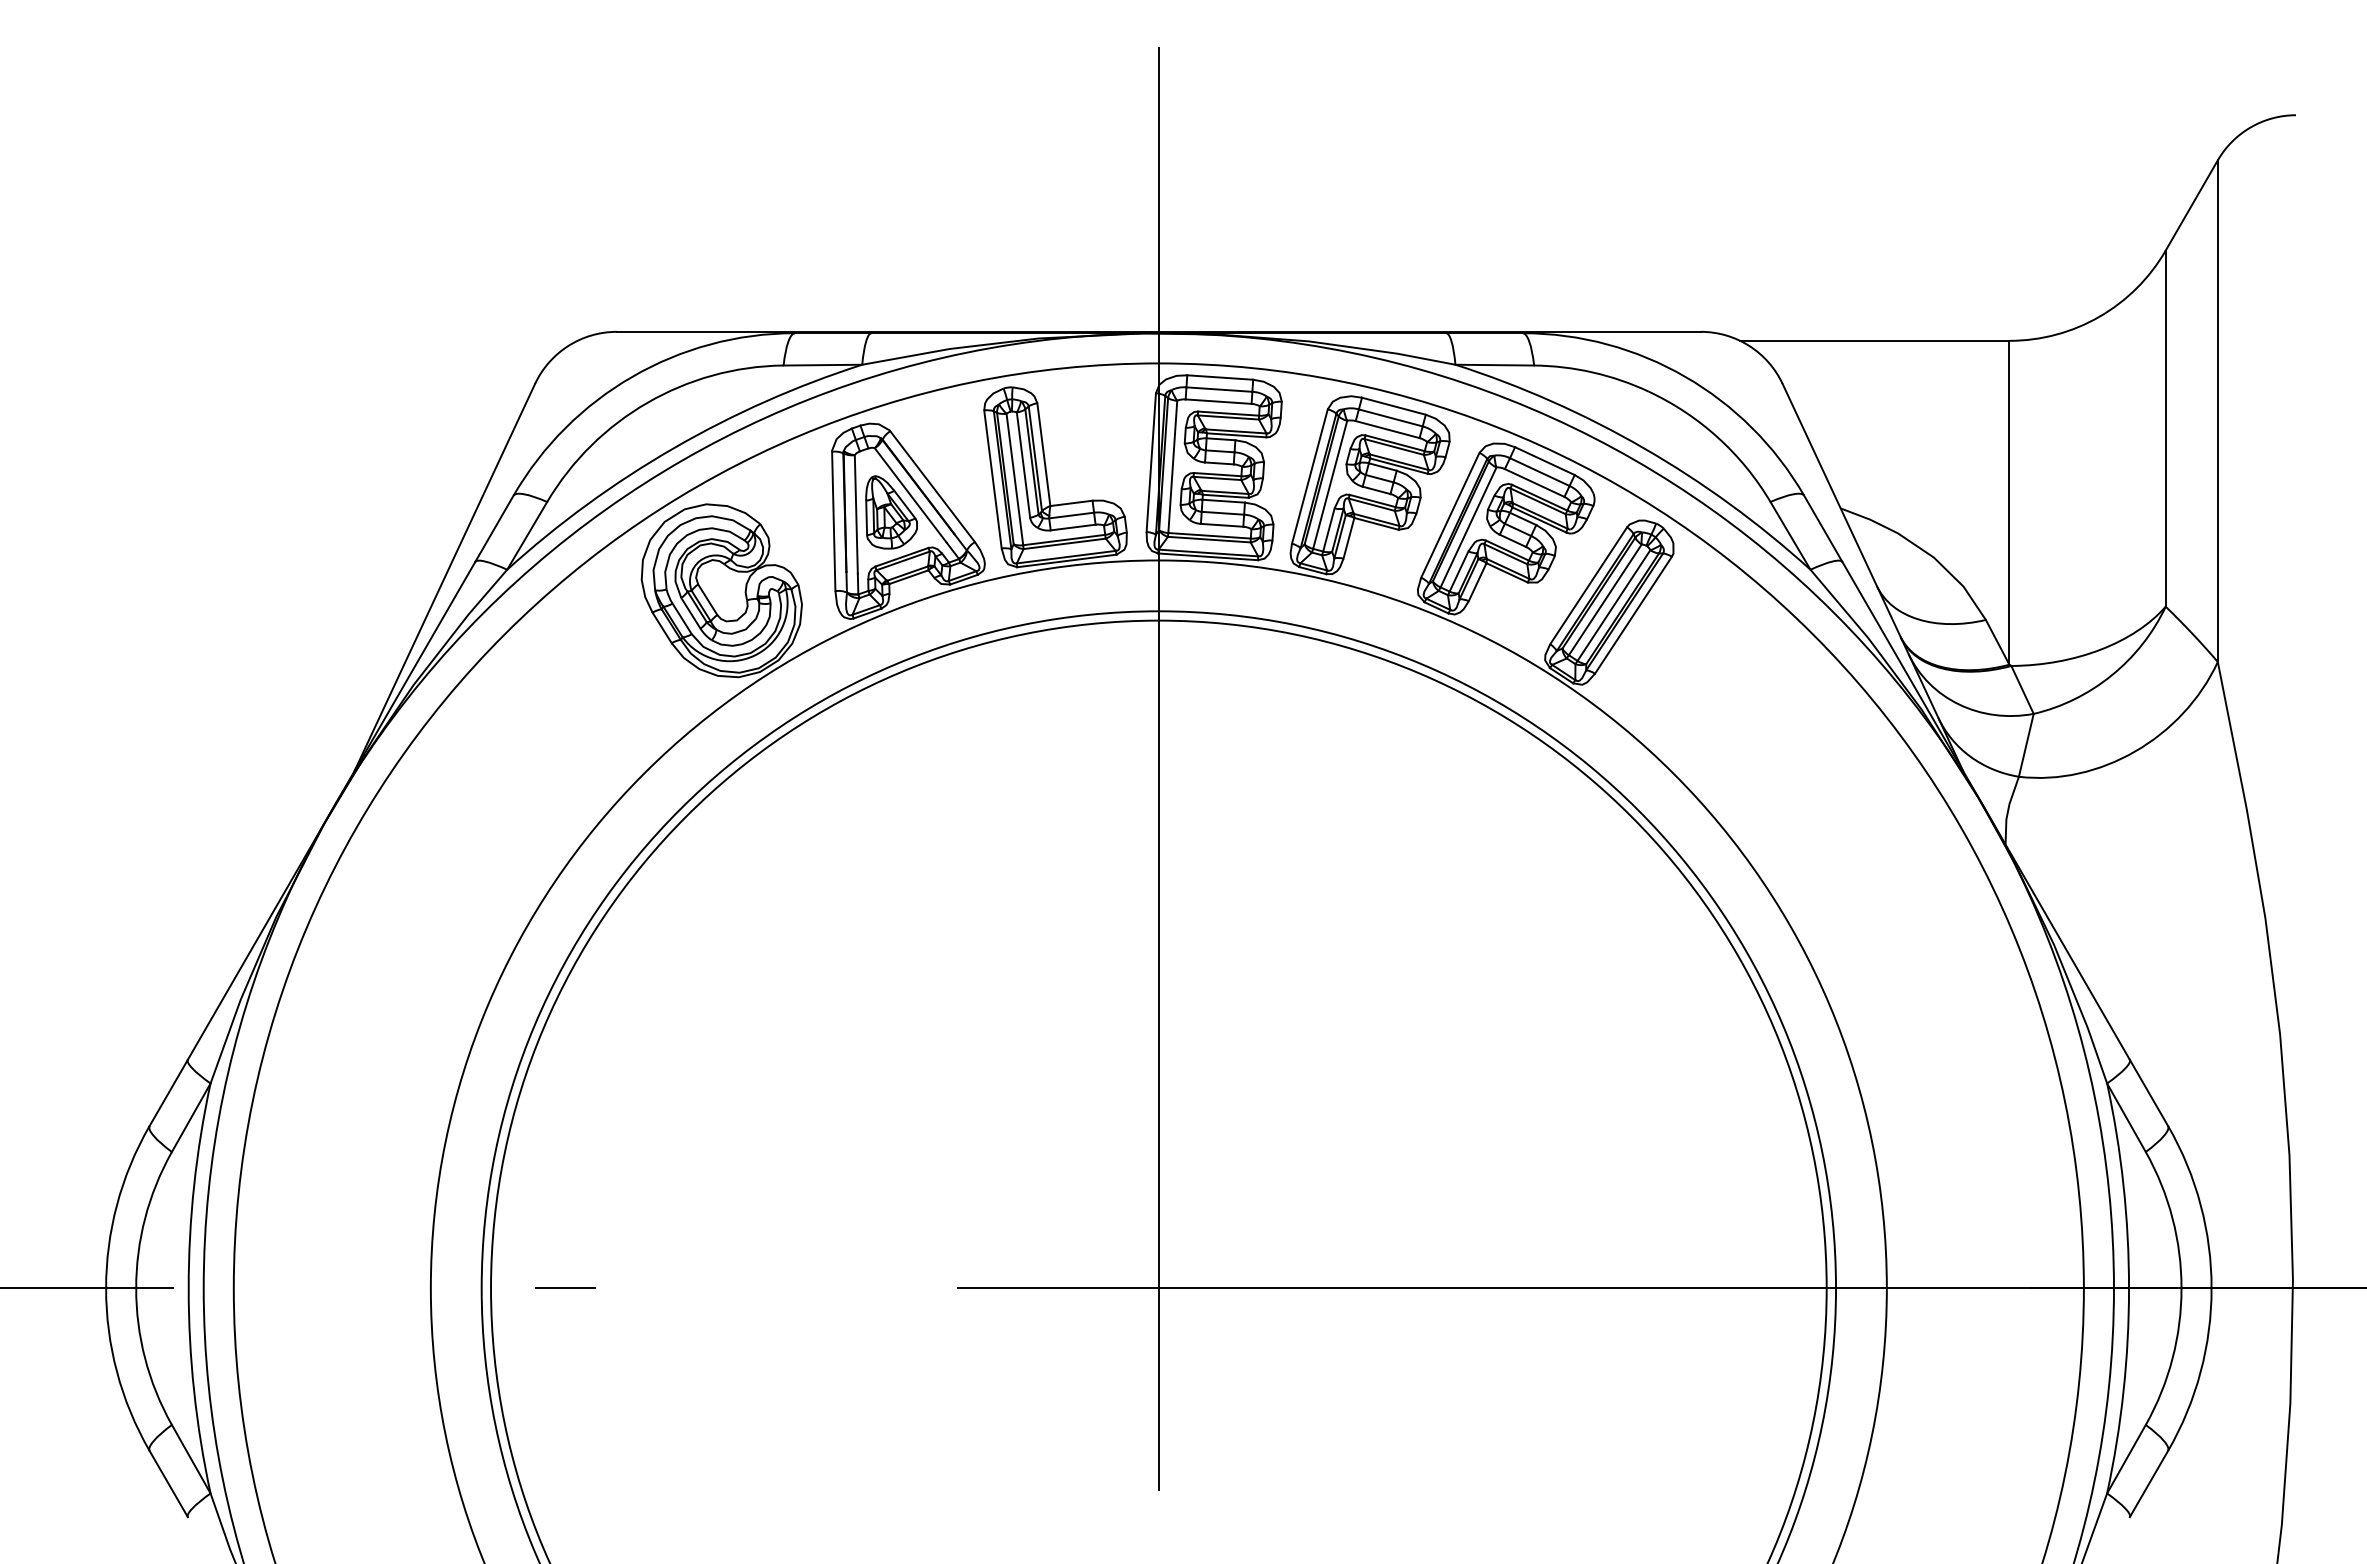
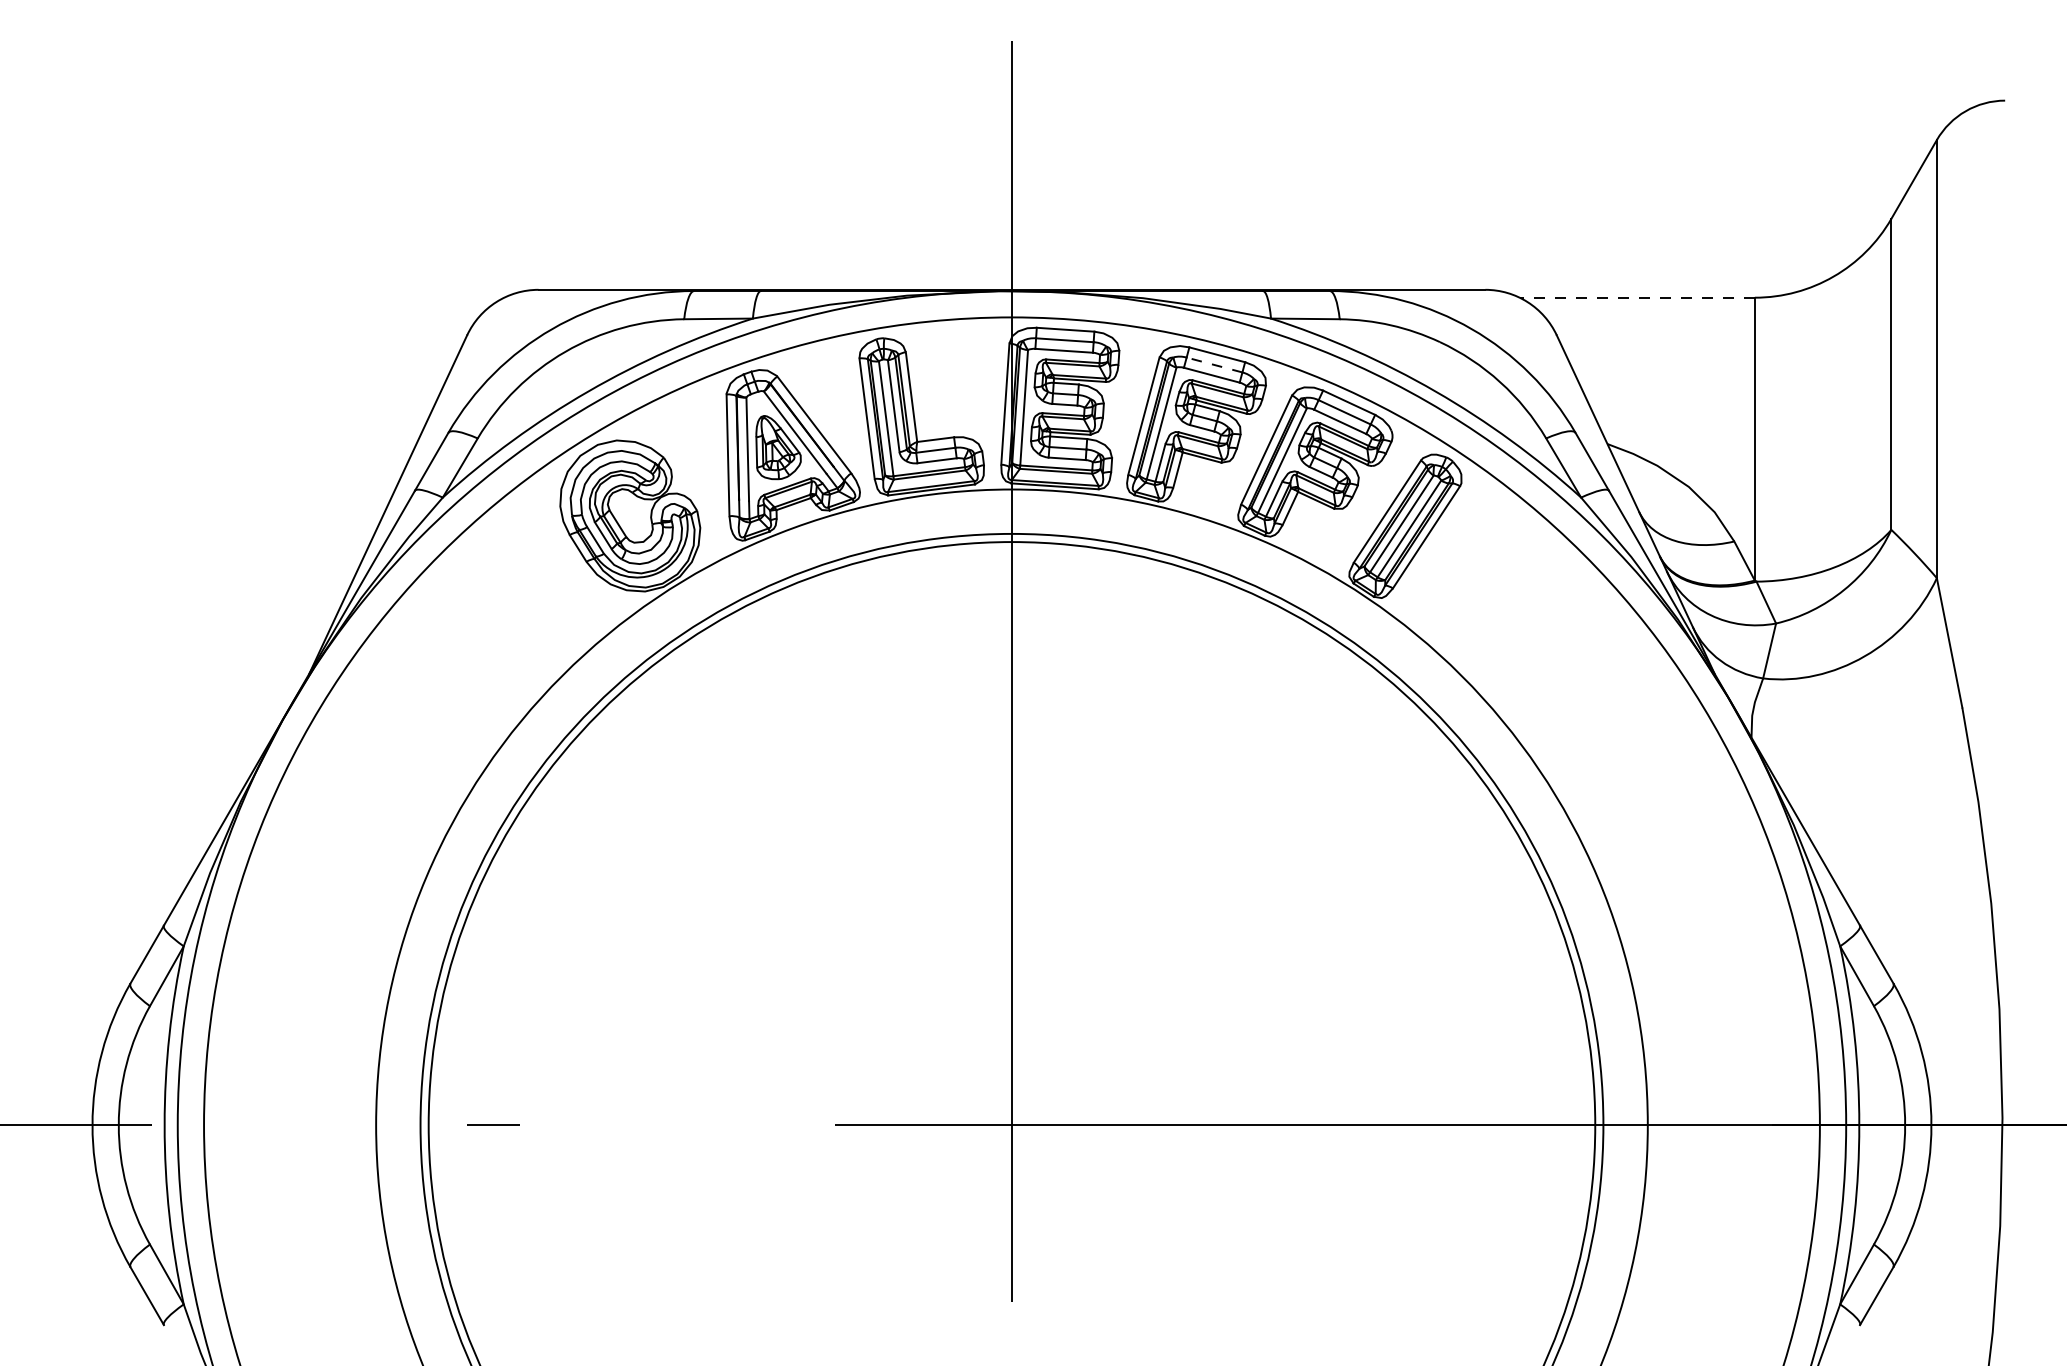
line: (1874, 340) -> (1637, 297), solid -> dashed
line: (1390, 417) -> (1214, 364), solid -> dashed

